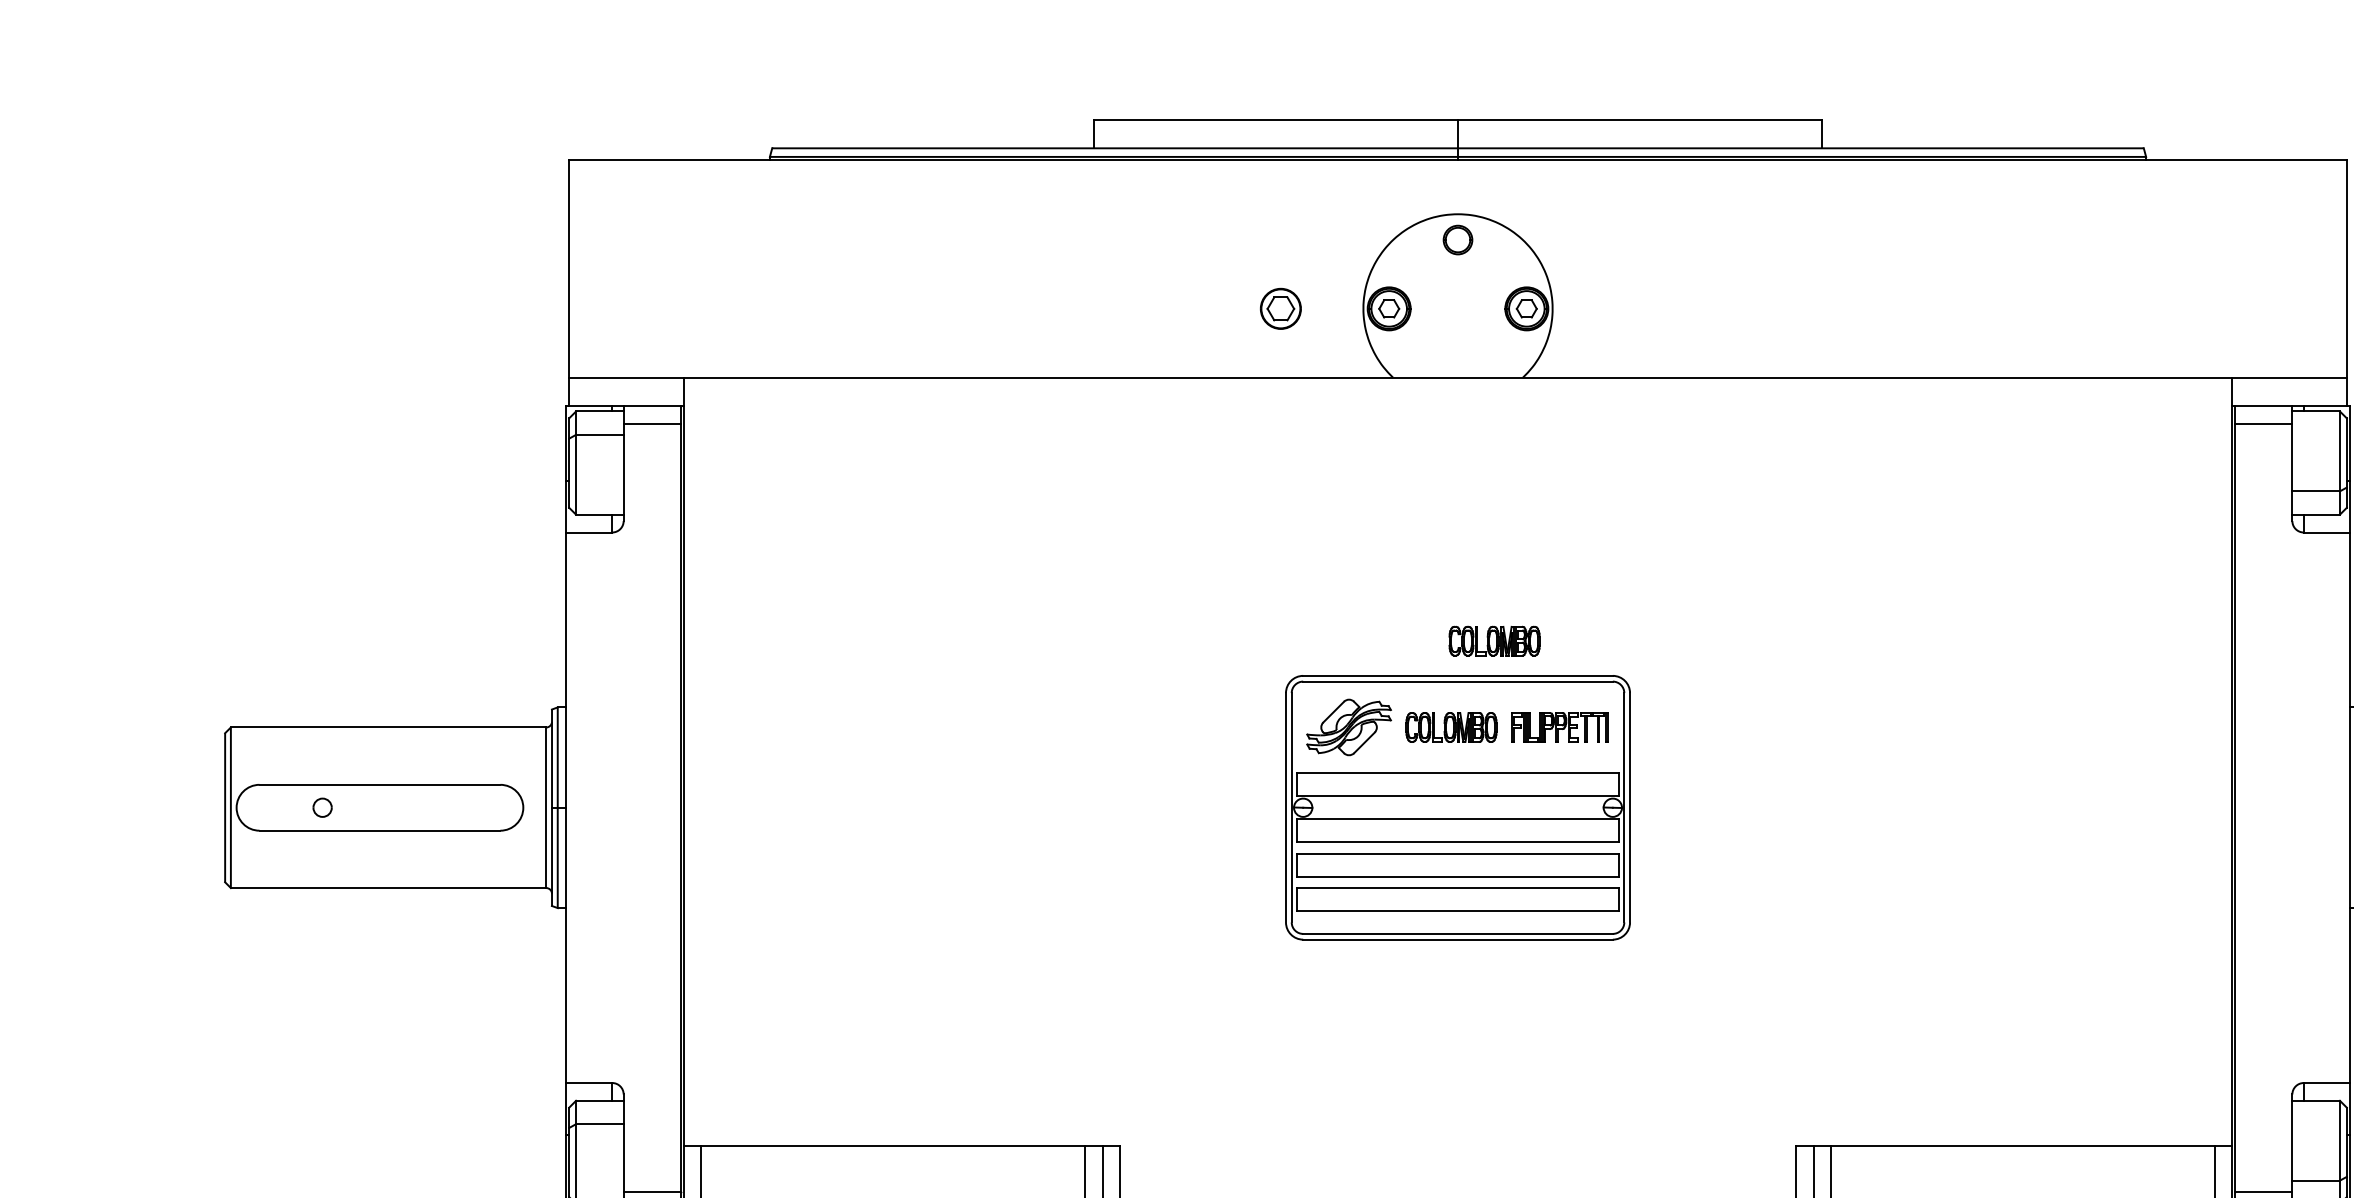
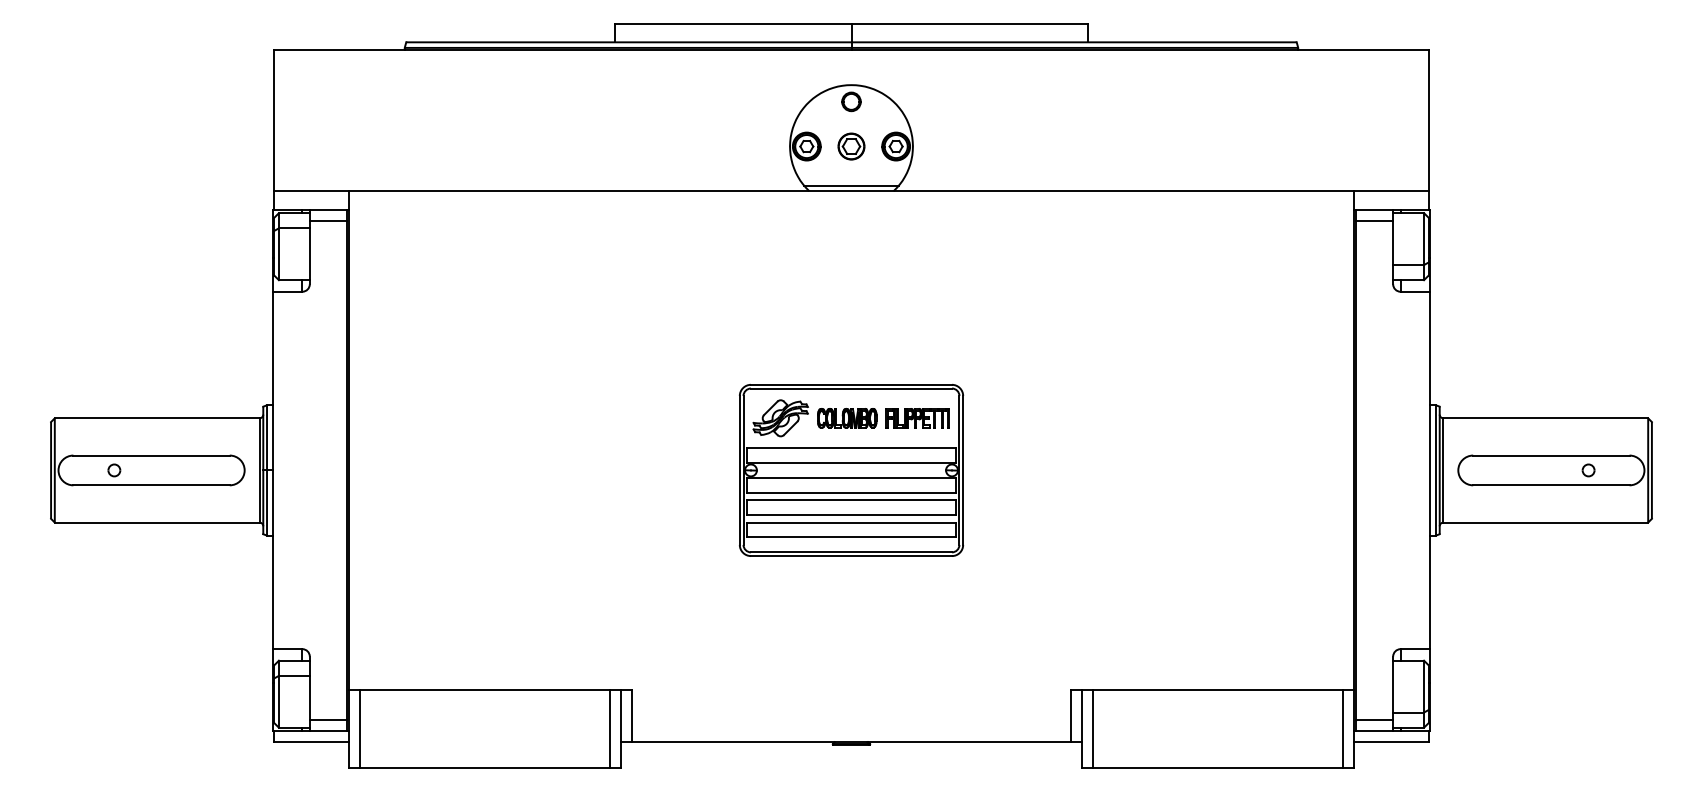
part: (1280, 308) -> (851, 146), moved
line: (1458, 368) -> (851, 185), added
part: (1494, 641) -> (875, 362), removed

